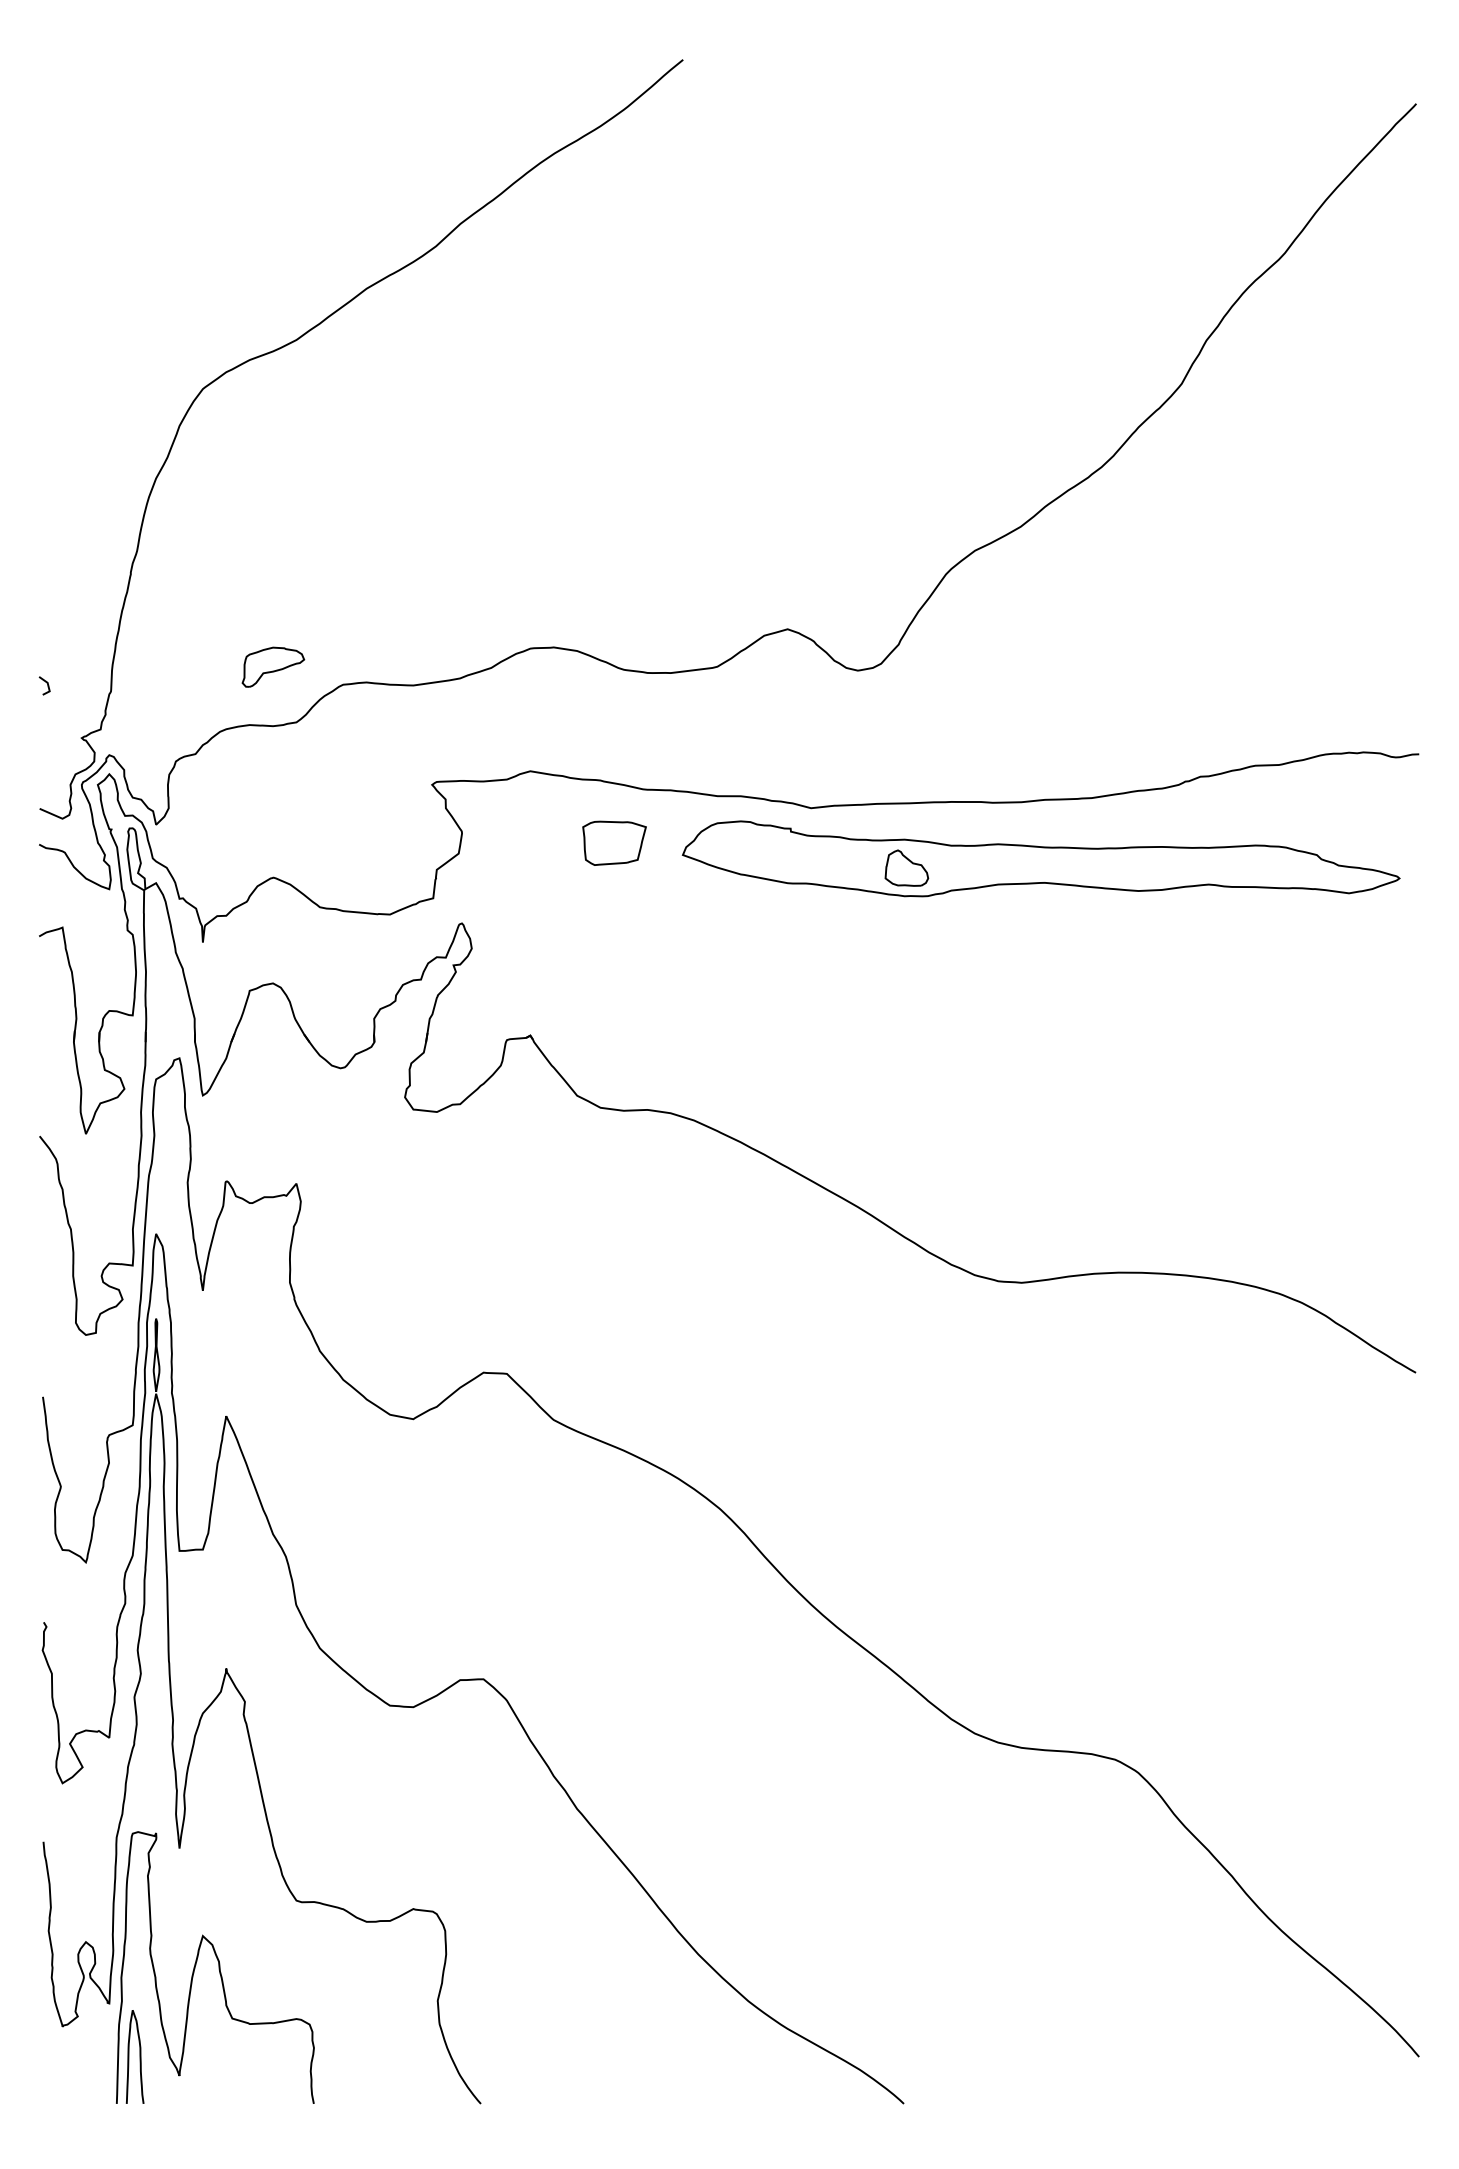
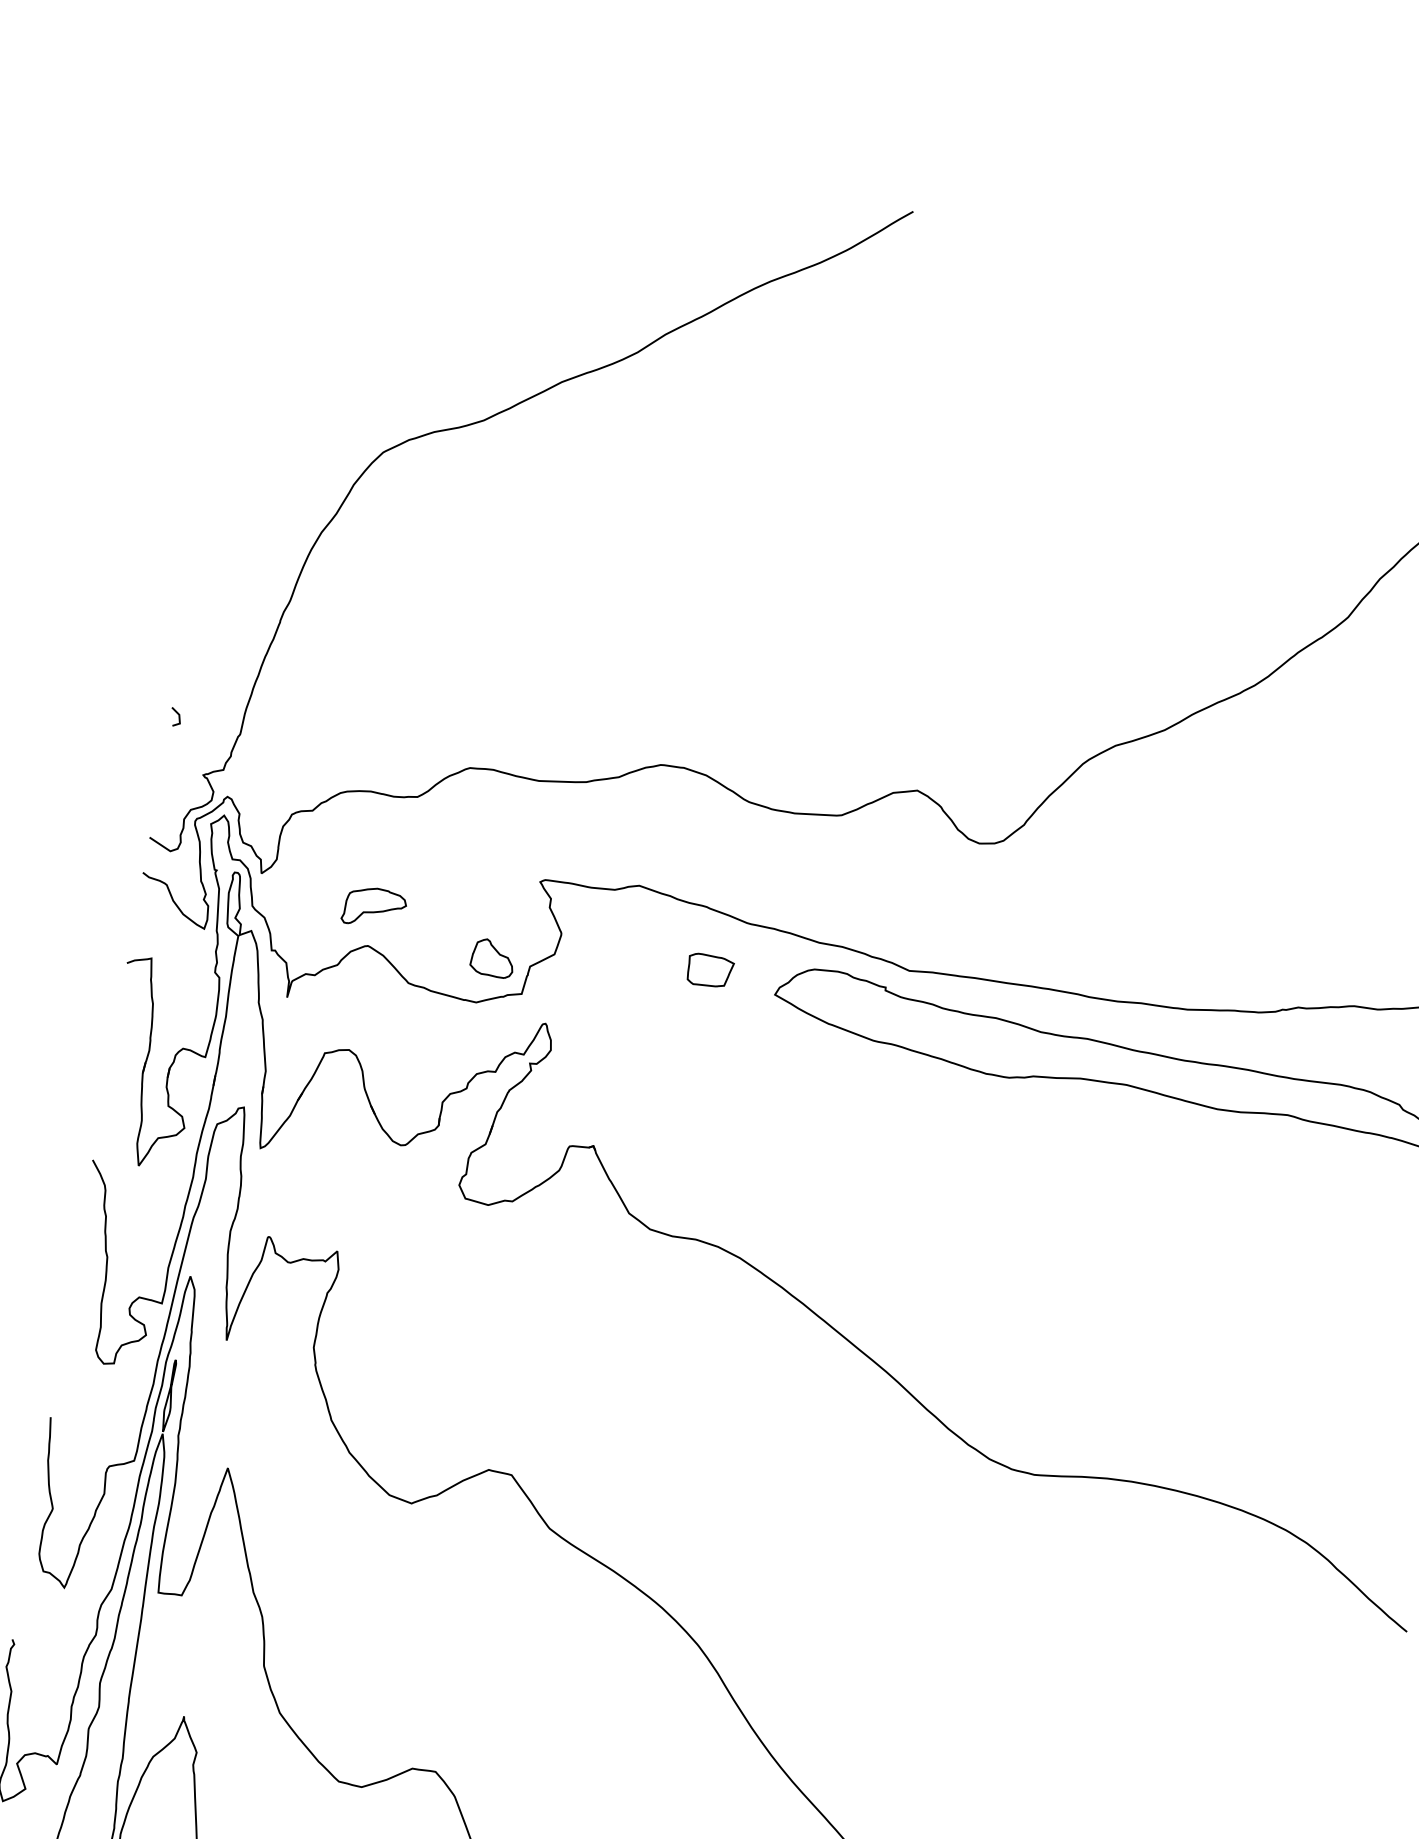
part: (273, 666) -> (374, 907), moved
part: (614, 842) -> (709, 970), size x0.71
part: (906, 867) -> (492, 957), moved

